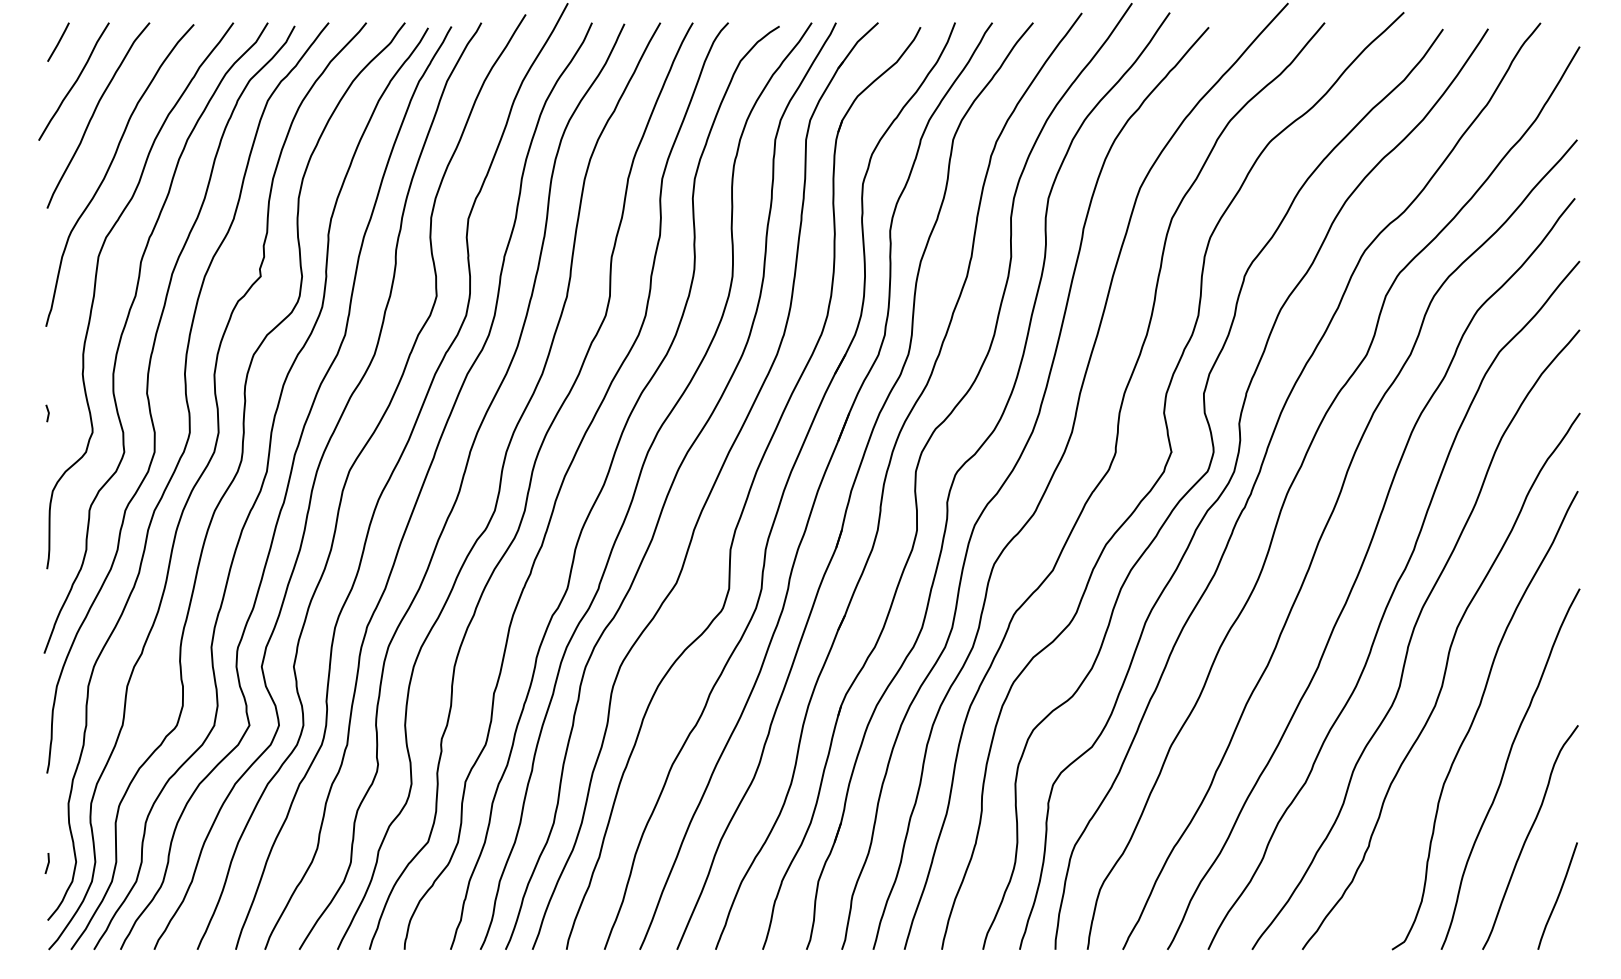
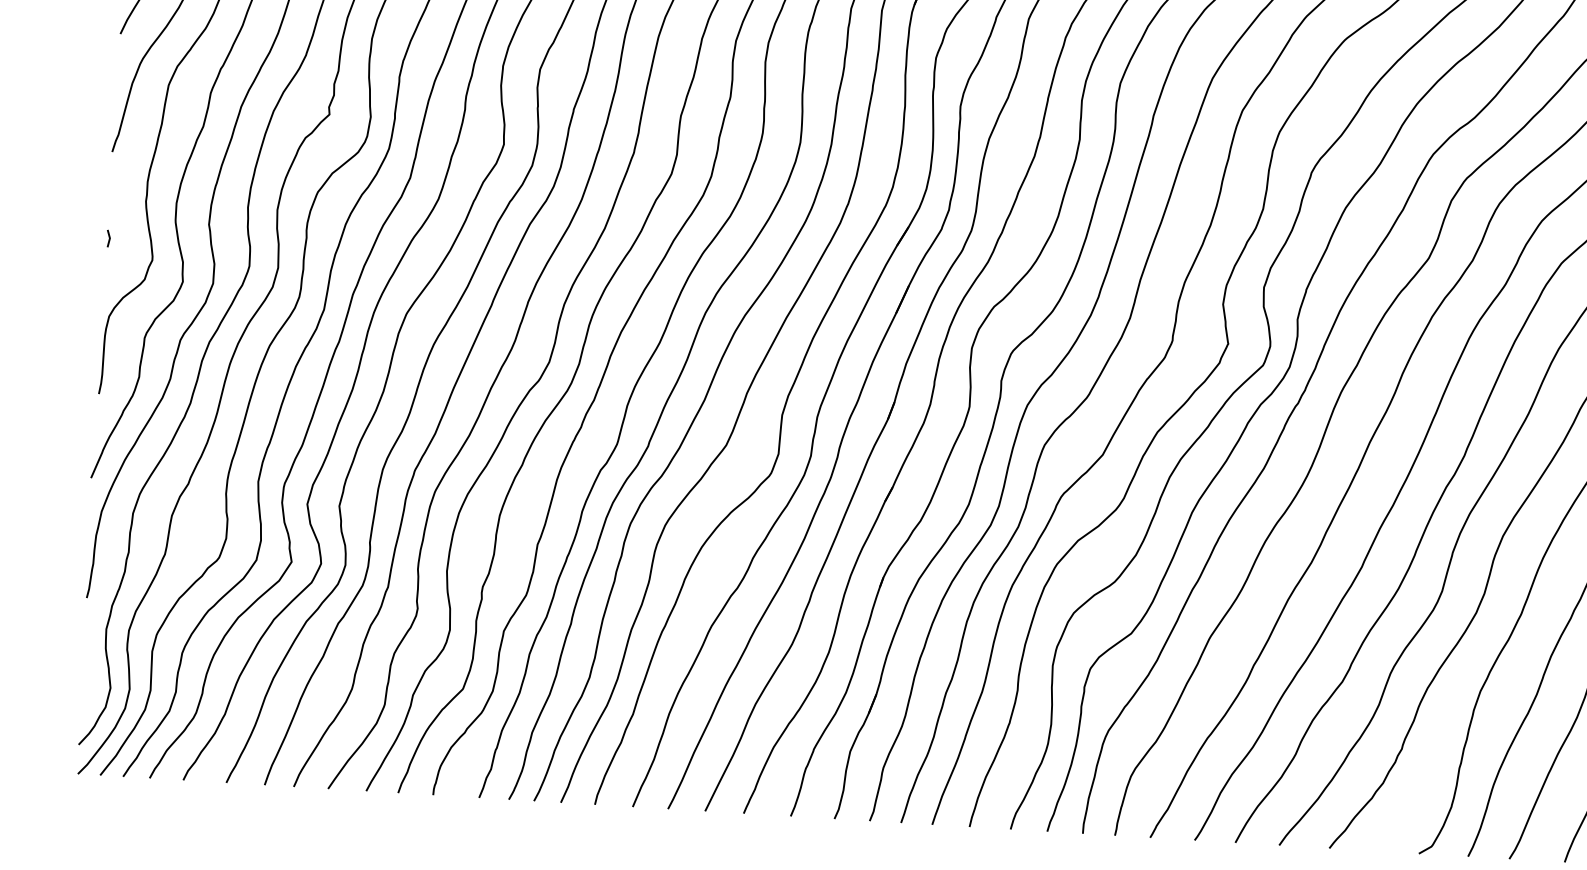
line: (47, 863) -> (81, 687), removed

